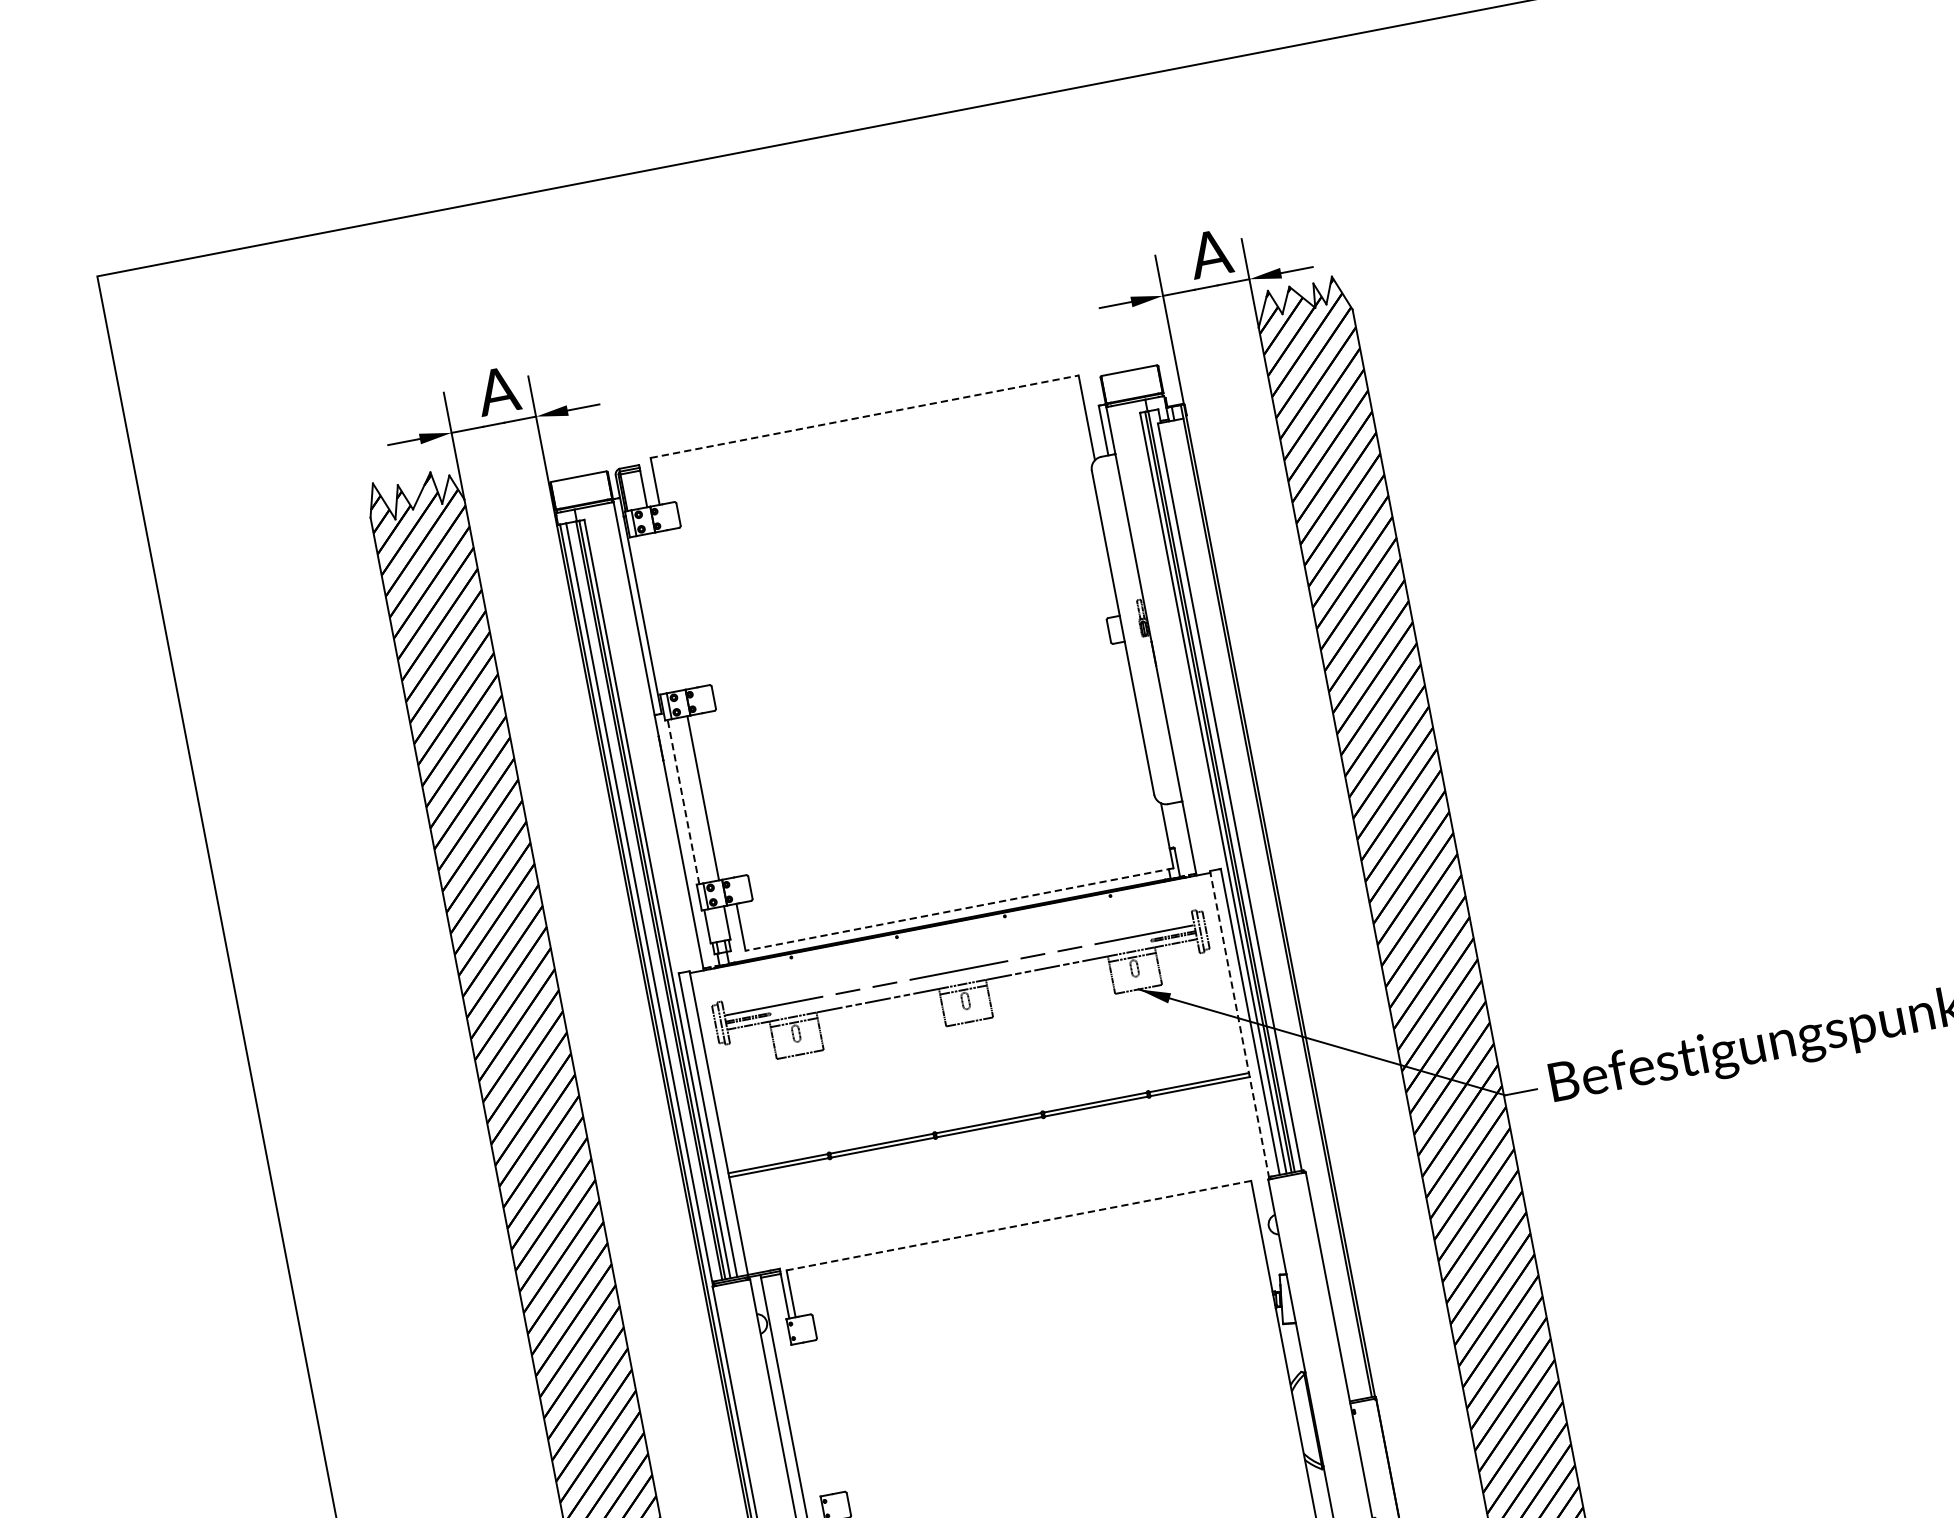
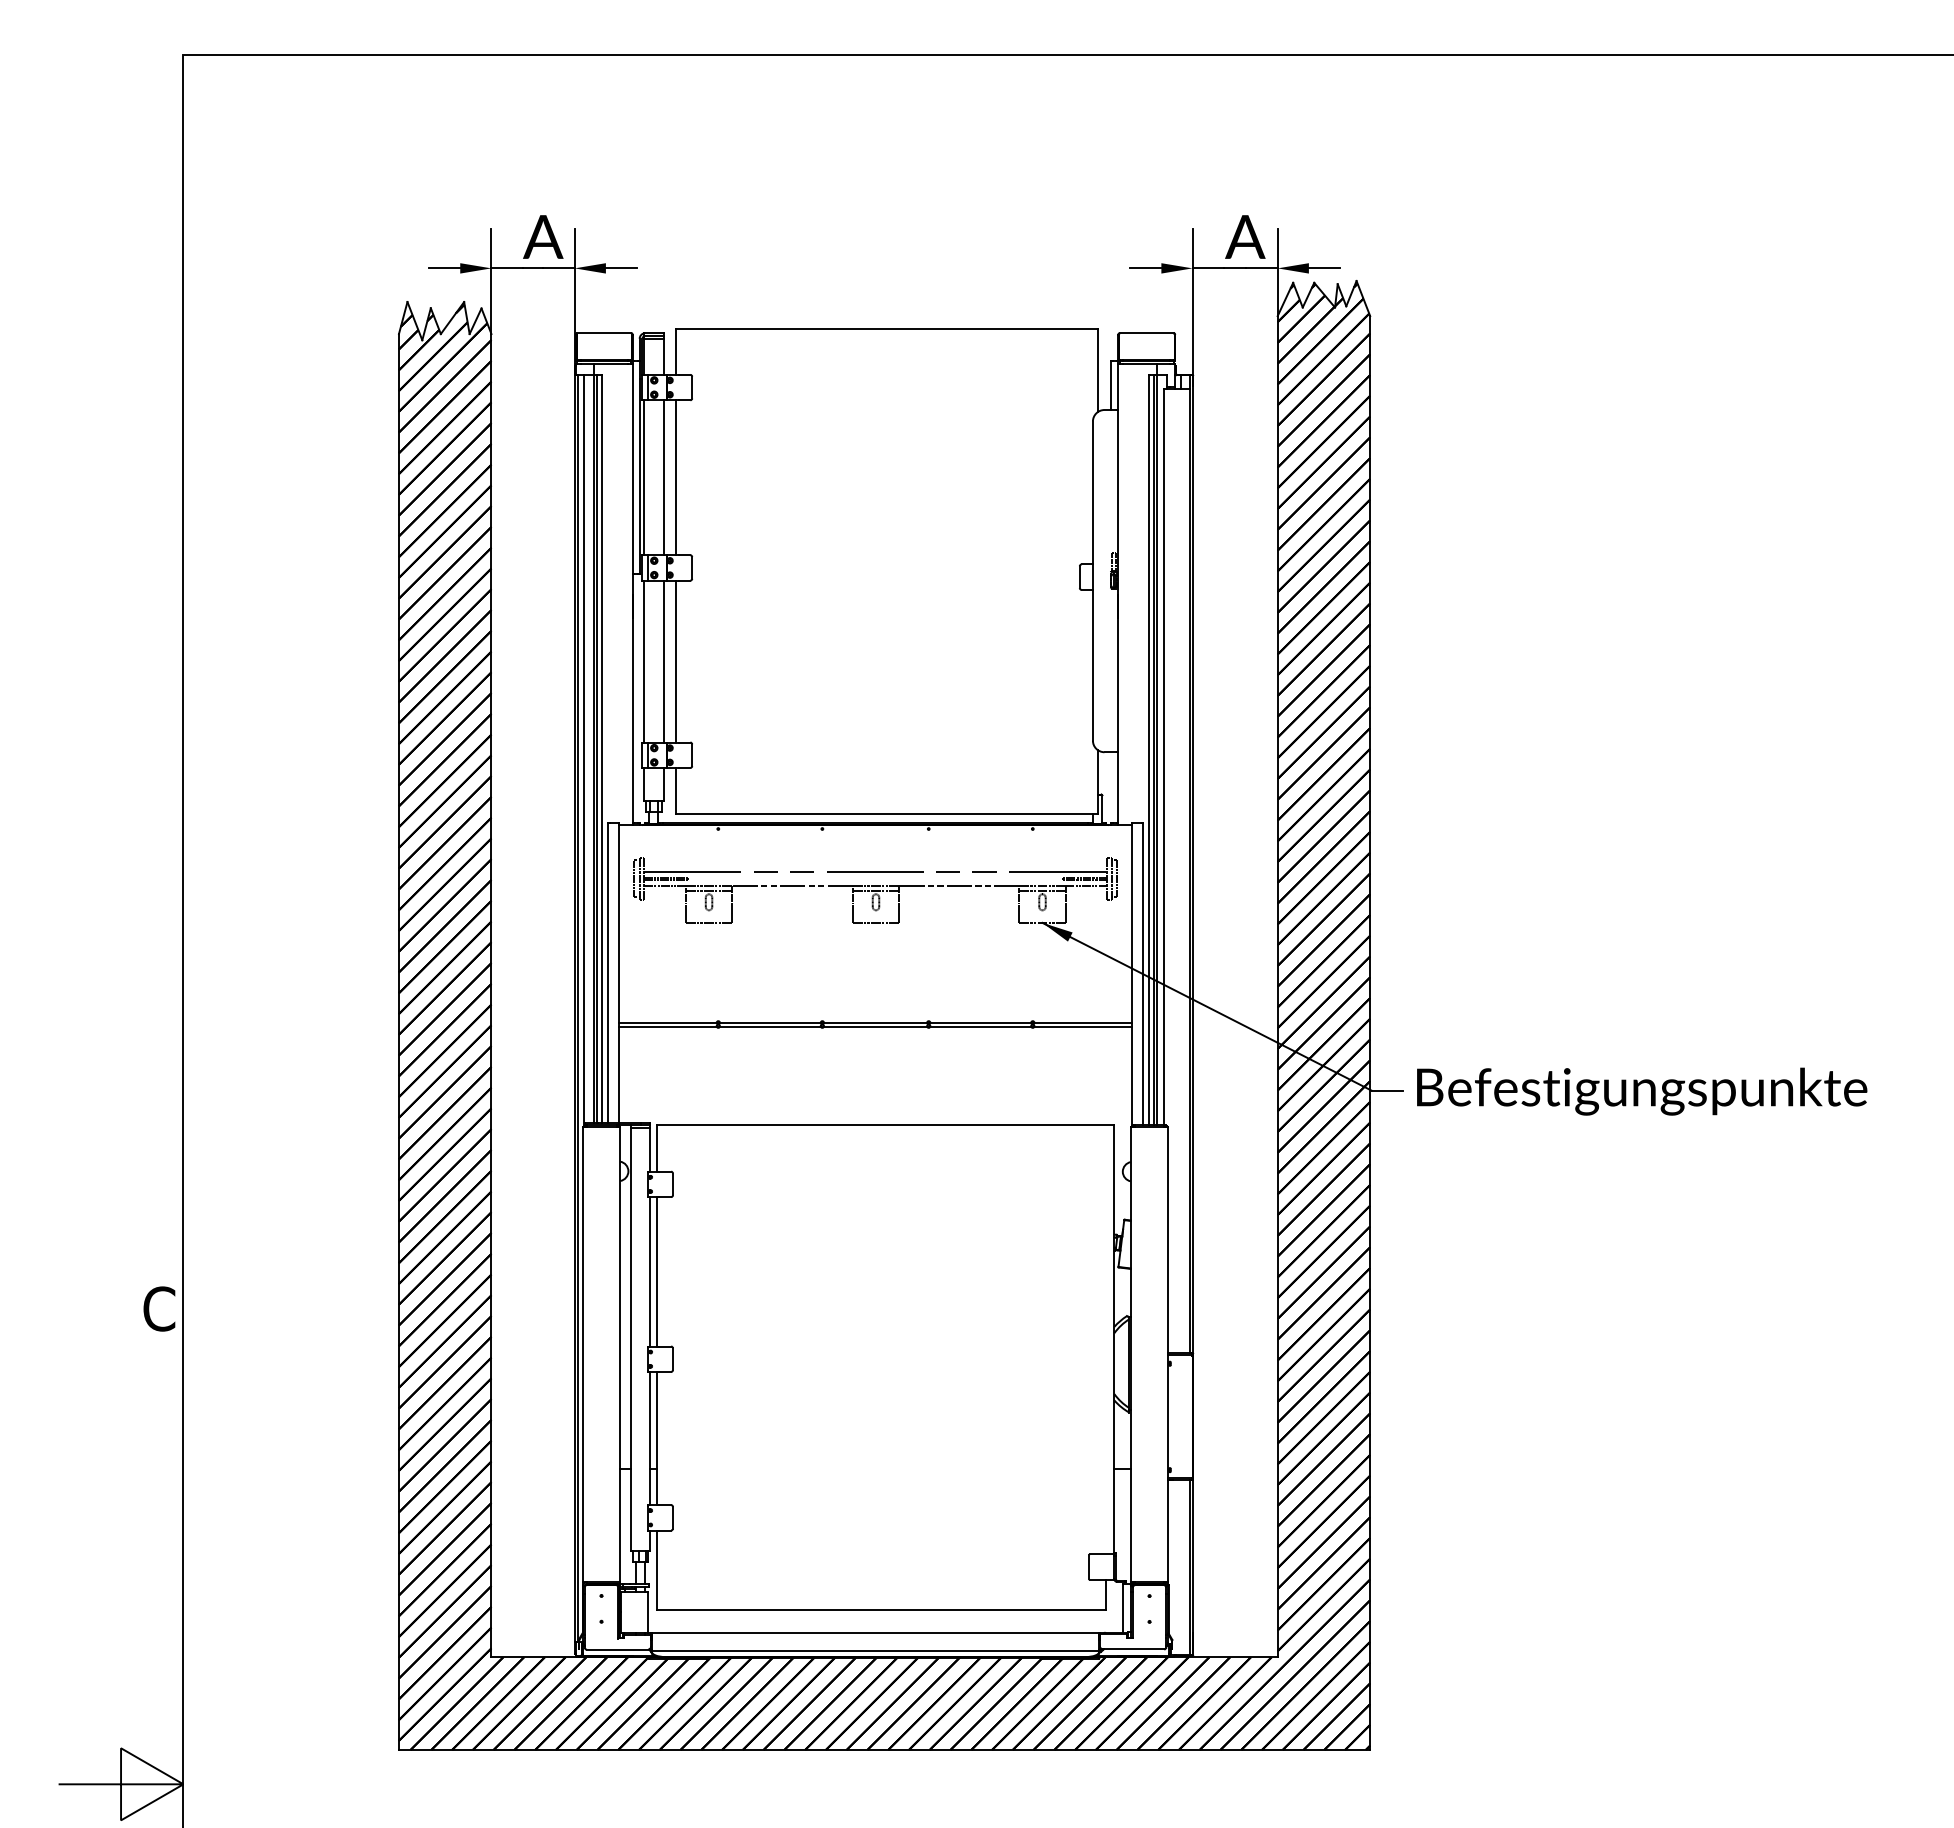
line: (864, 416) -> (886, 328), dashed -> solid
line: (680, 608) -> (676, 477), added
line: (667, 611) -> (663, 477), added
line: (647, 615) -> (644, 477), added
line: (716, 795) -> (676, 661), added
line: (683, 801) -> (644, 661), dashed -> solid
line: (959, 909) -> (886, 814), dashed -> solid
line: (1240, 1024) -> (1132, 974), dashed -> solid
line: (1018, 1225) -> (885, 1125), dashed -> solid
line: (815, 1418) -> (656, 1271), added
line: (808, 1419) -> (650, 1271), added

